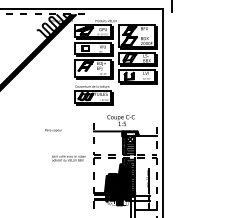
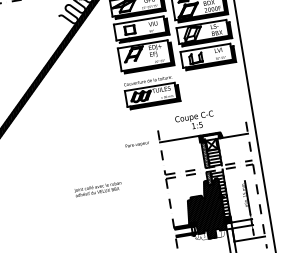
text: (53, 130) -> (137, 144), moved
text: (68, 158) -> (97, 189), moved

